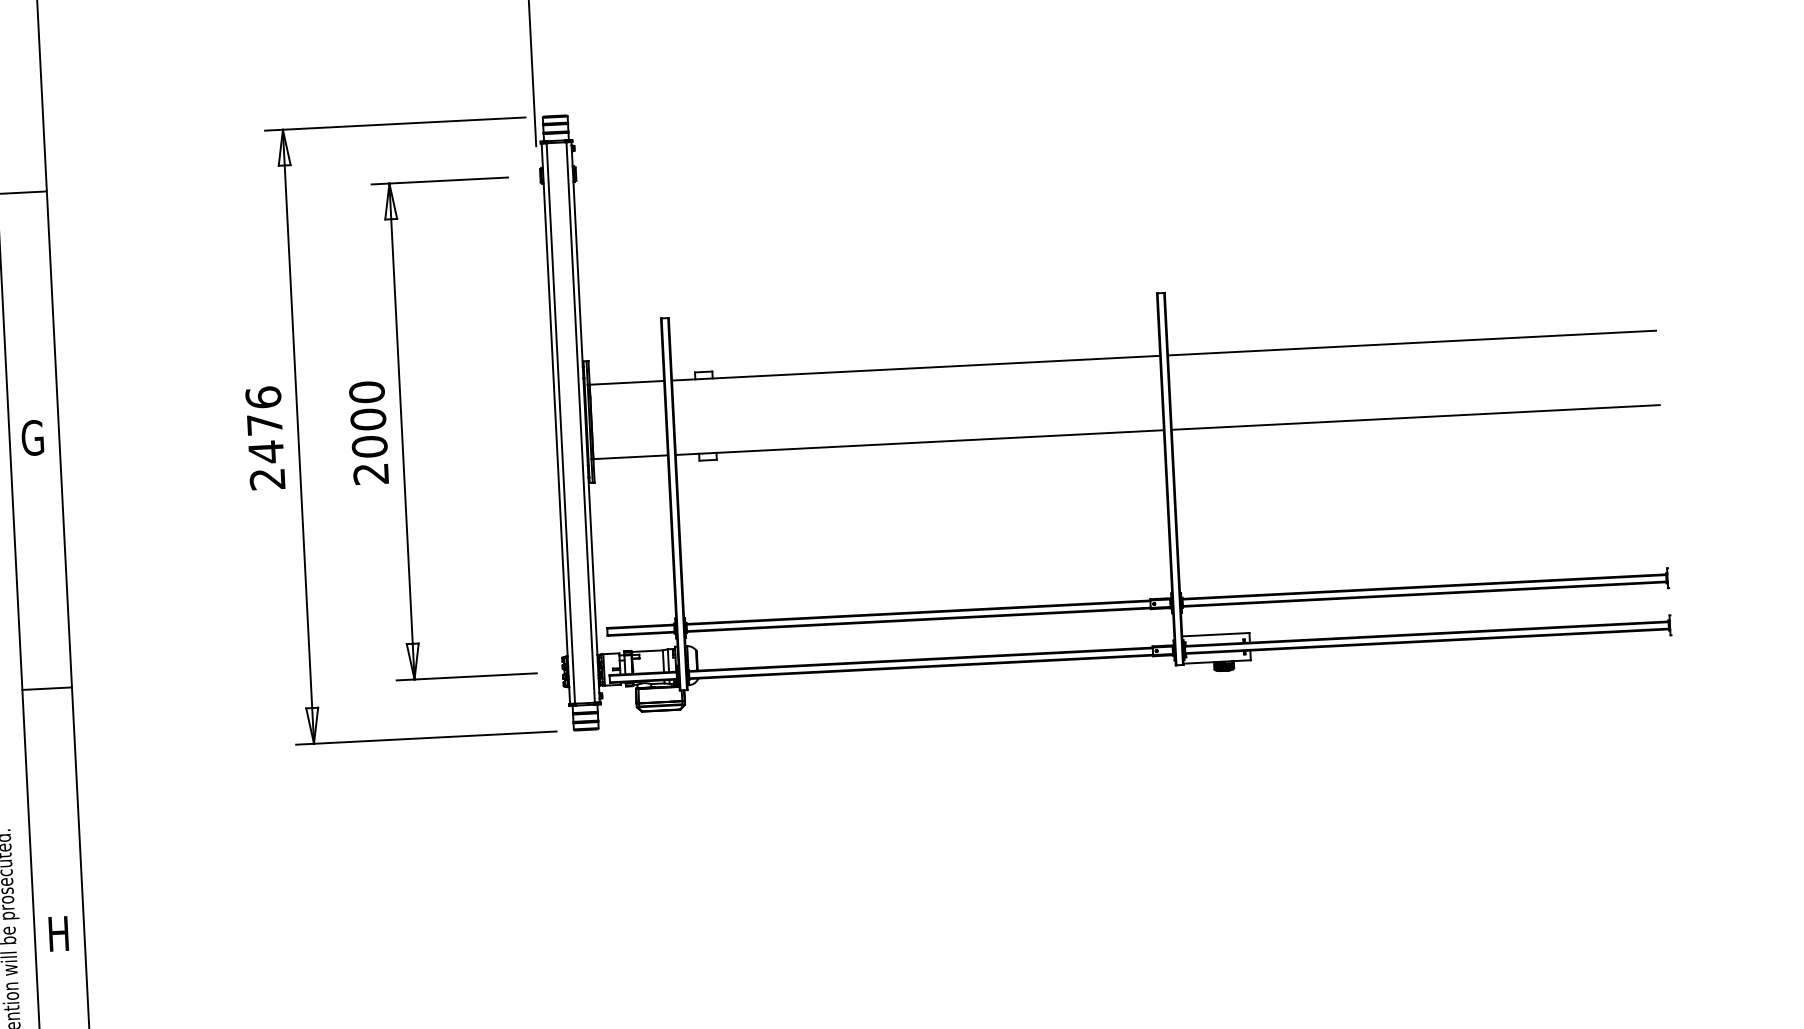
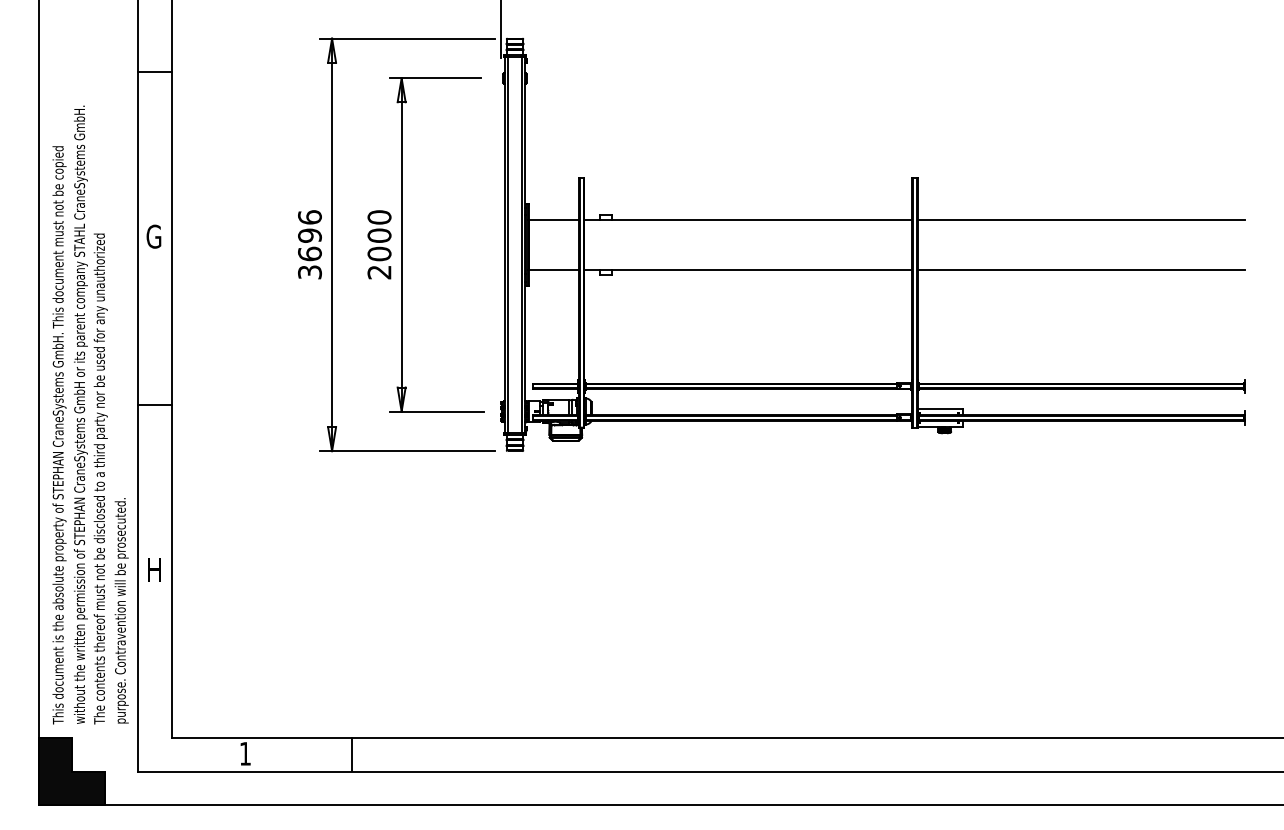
text: (265, 451) -> (309, 253), 2476 -> 3696

